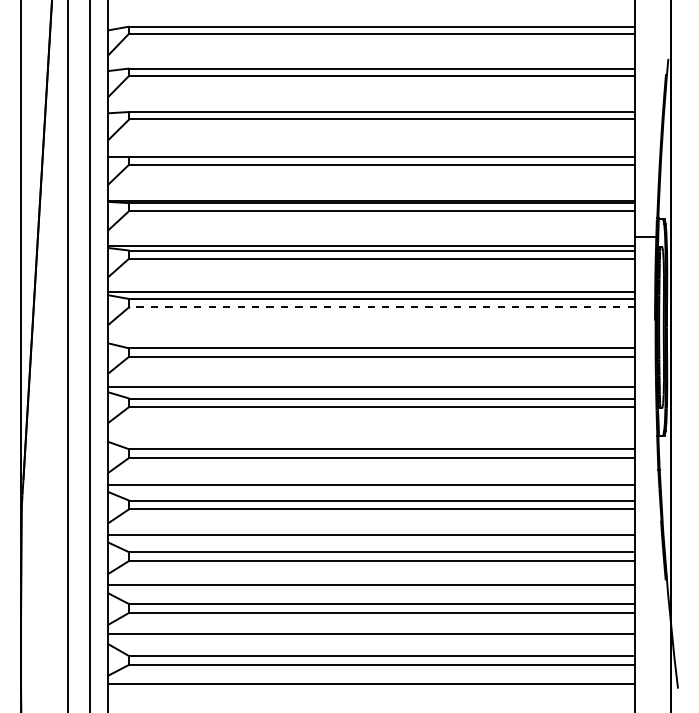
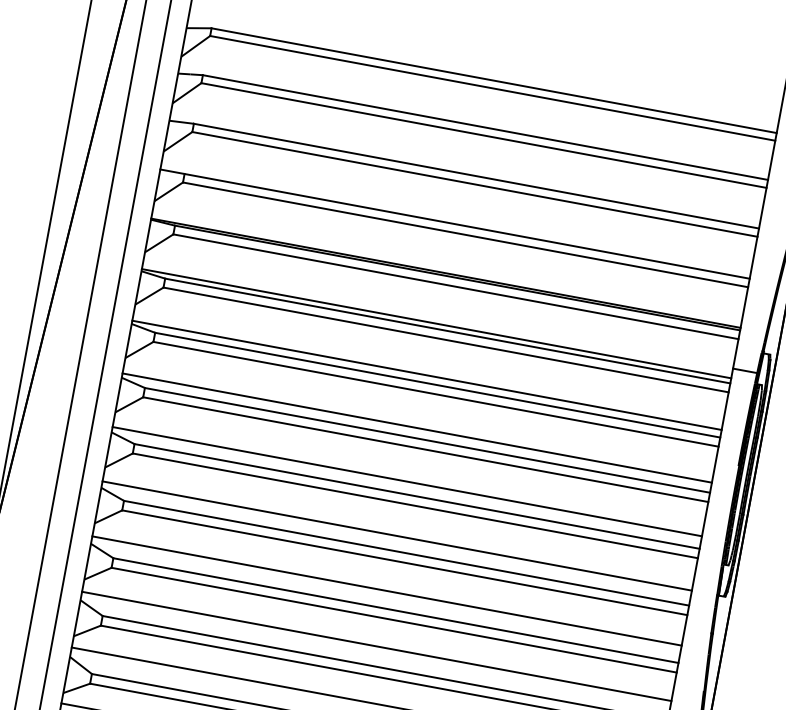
line: (381, 307) -> (435, 394), dashed -> solid
line: (370, 339) -> (416, 428), added
line: (370, 435) -> (396, 535), added

